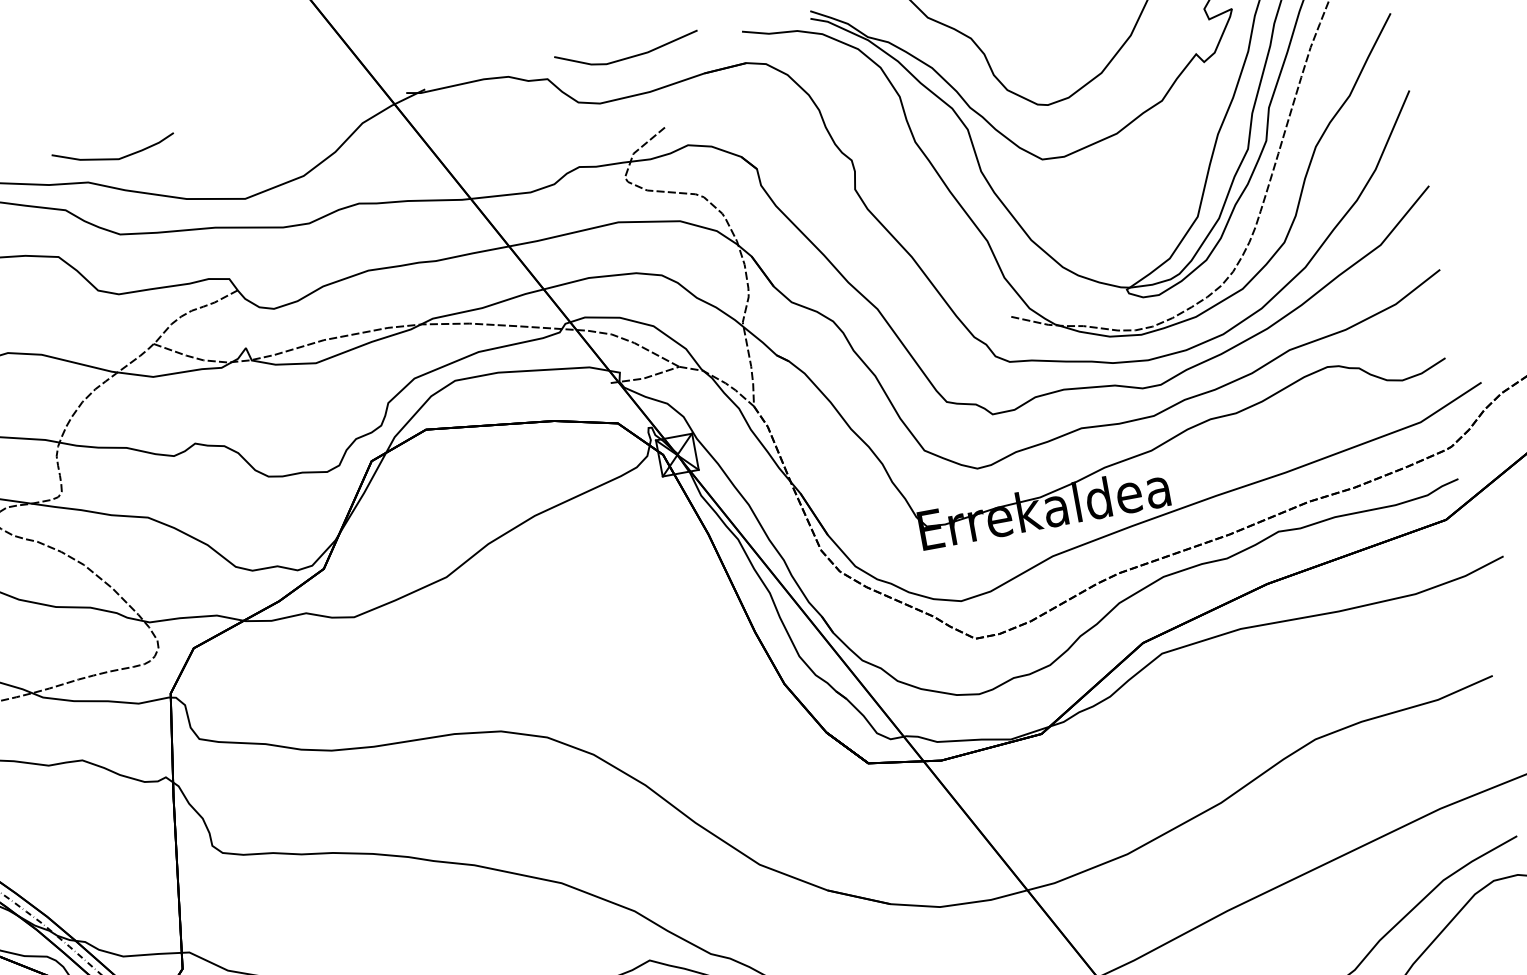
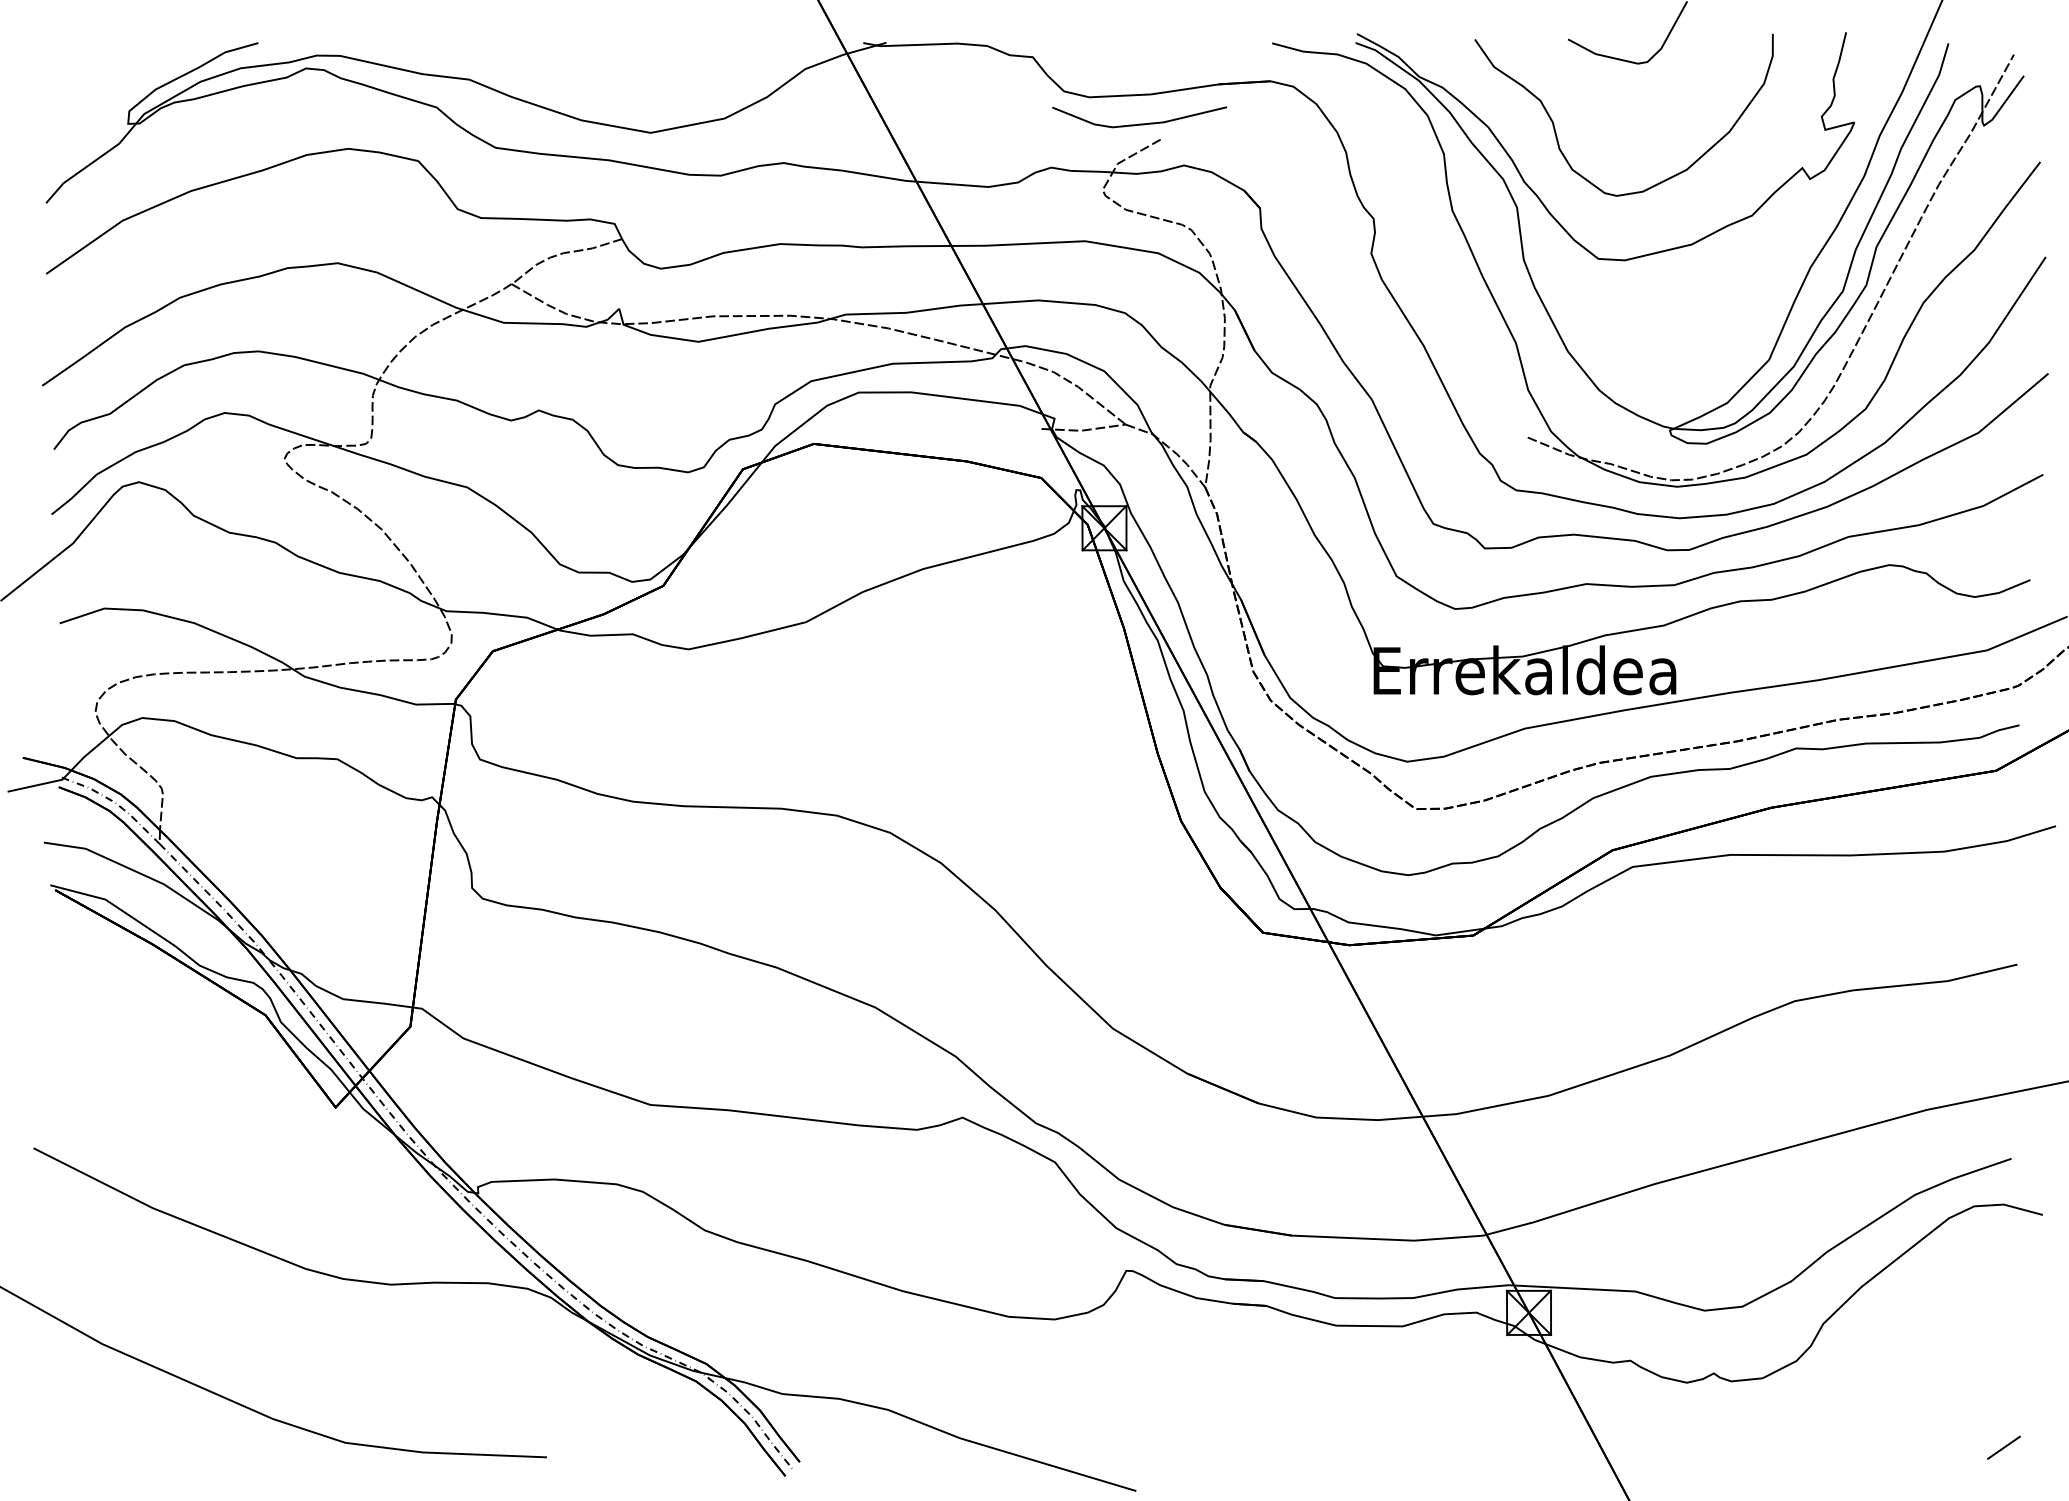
line: (628, 56) -> (1139, 123), moved
curve: (113, 158) -> (504, 56), removed

